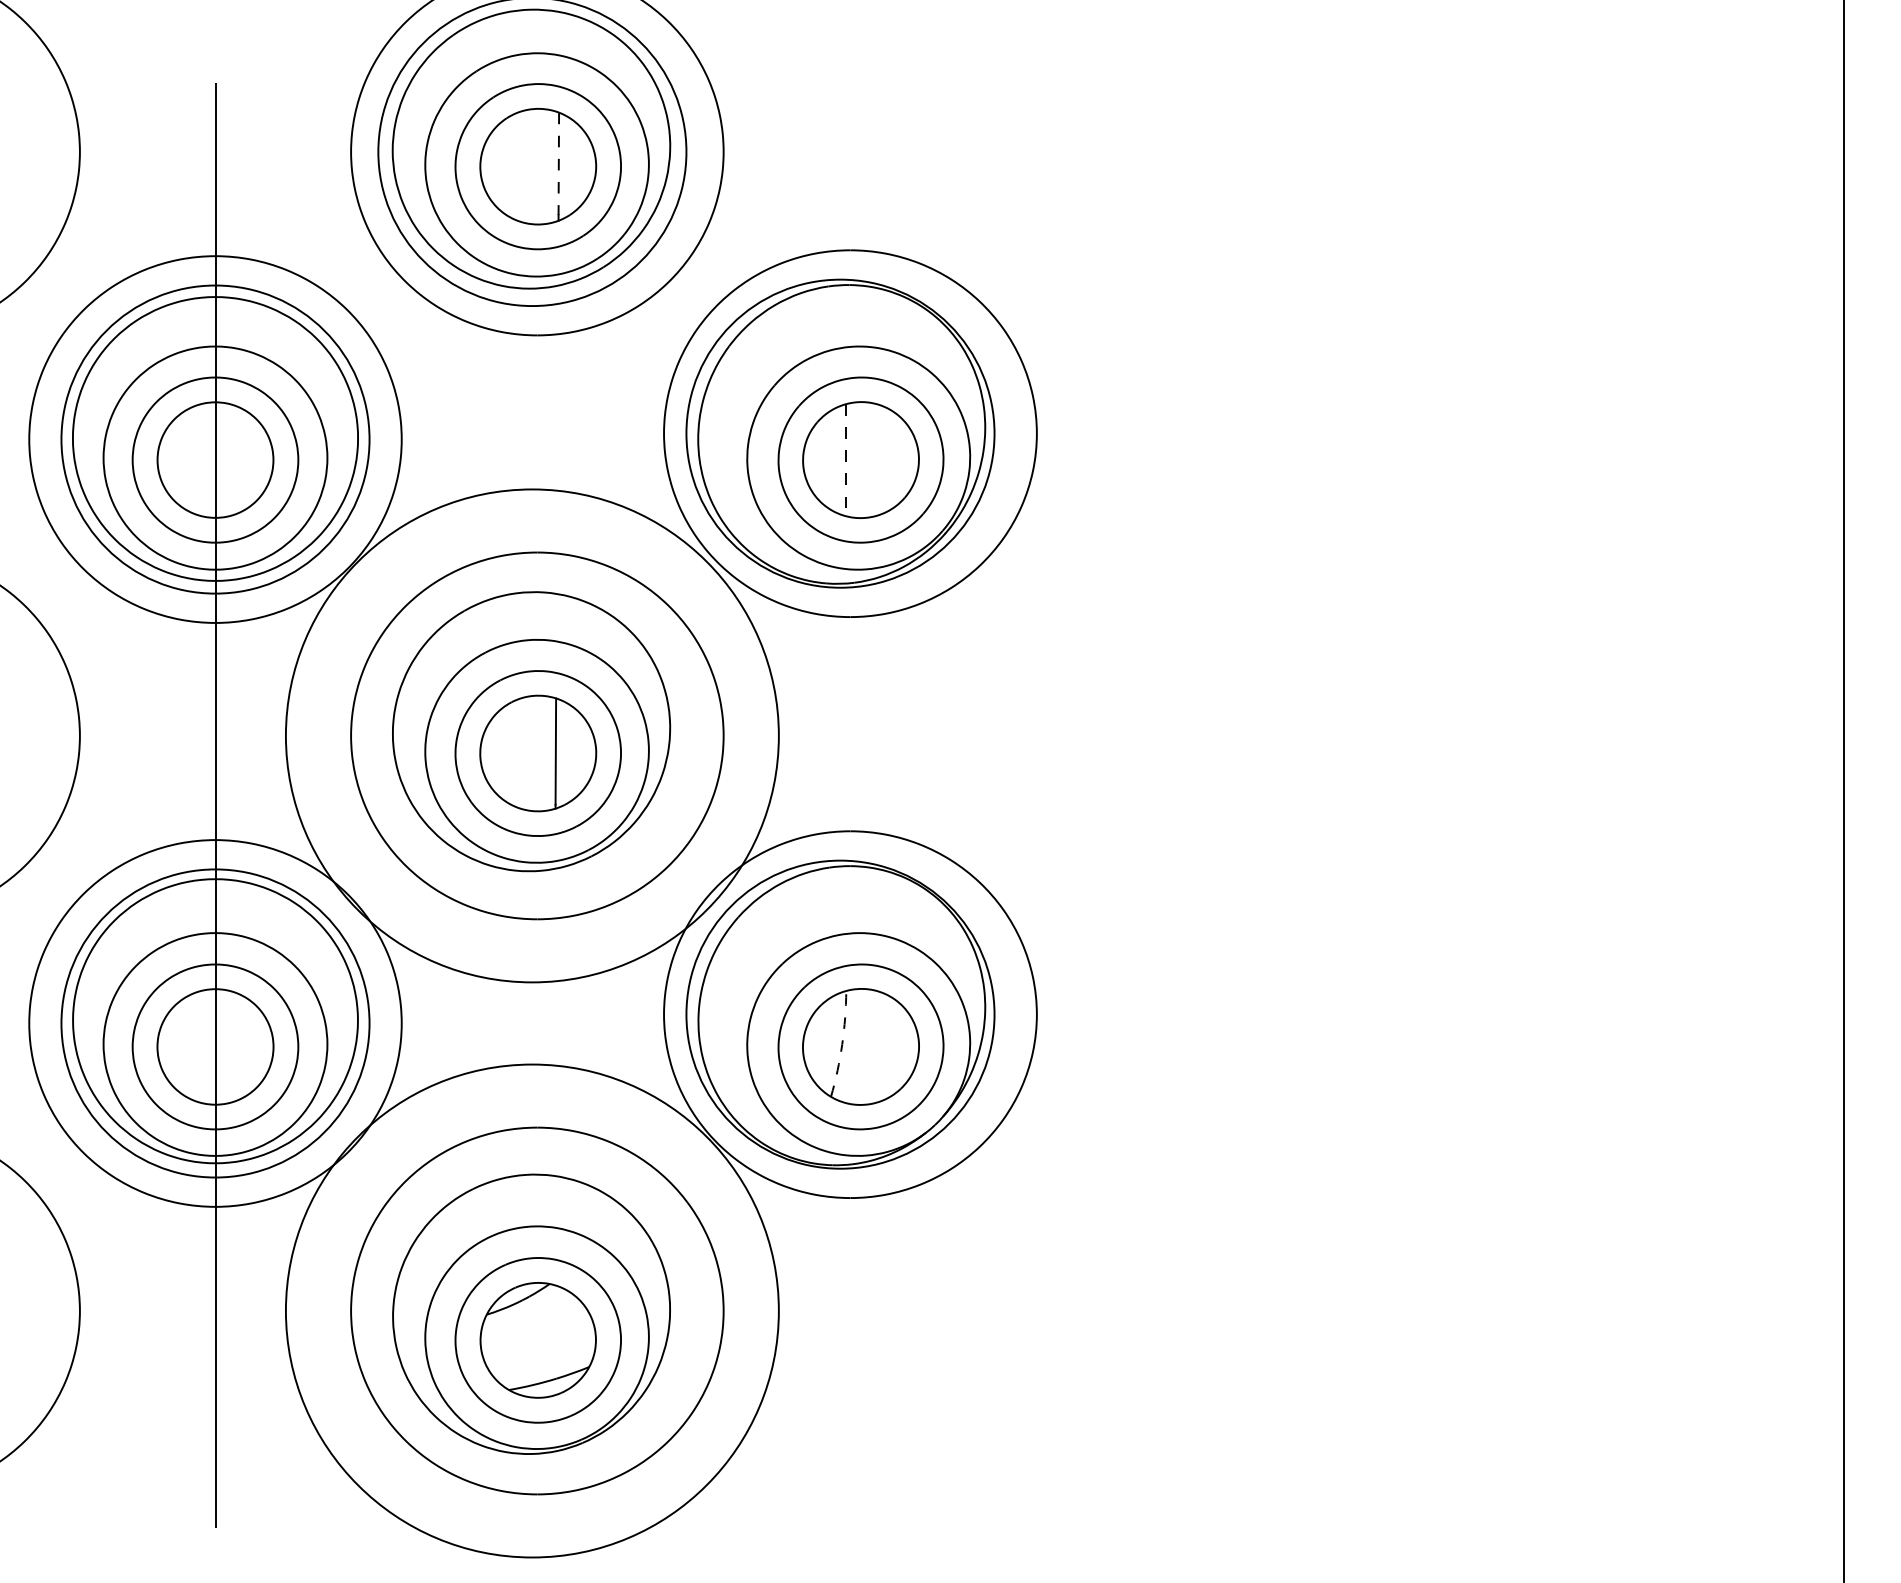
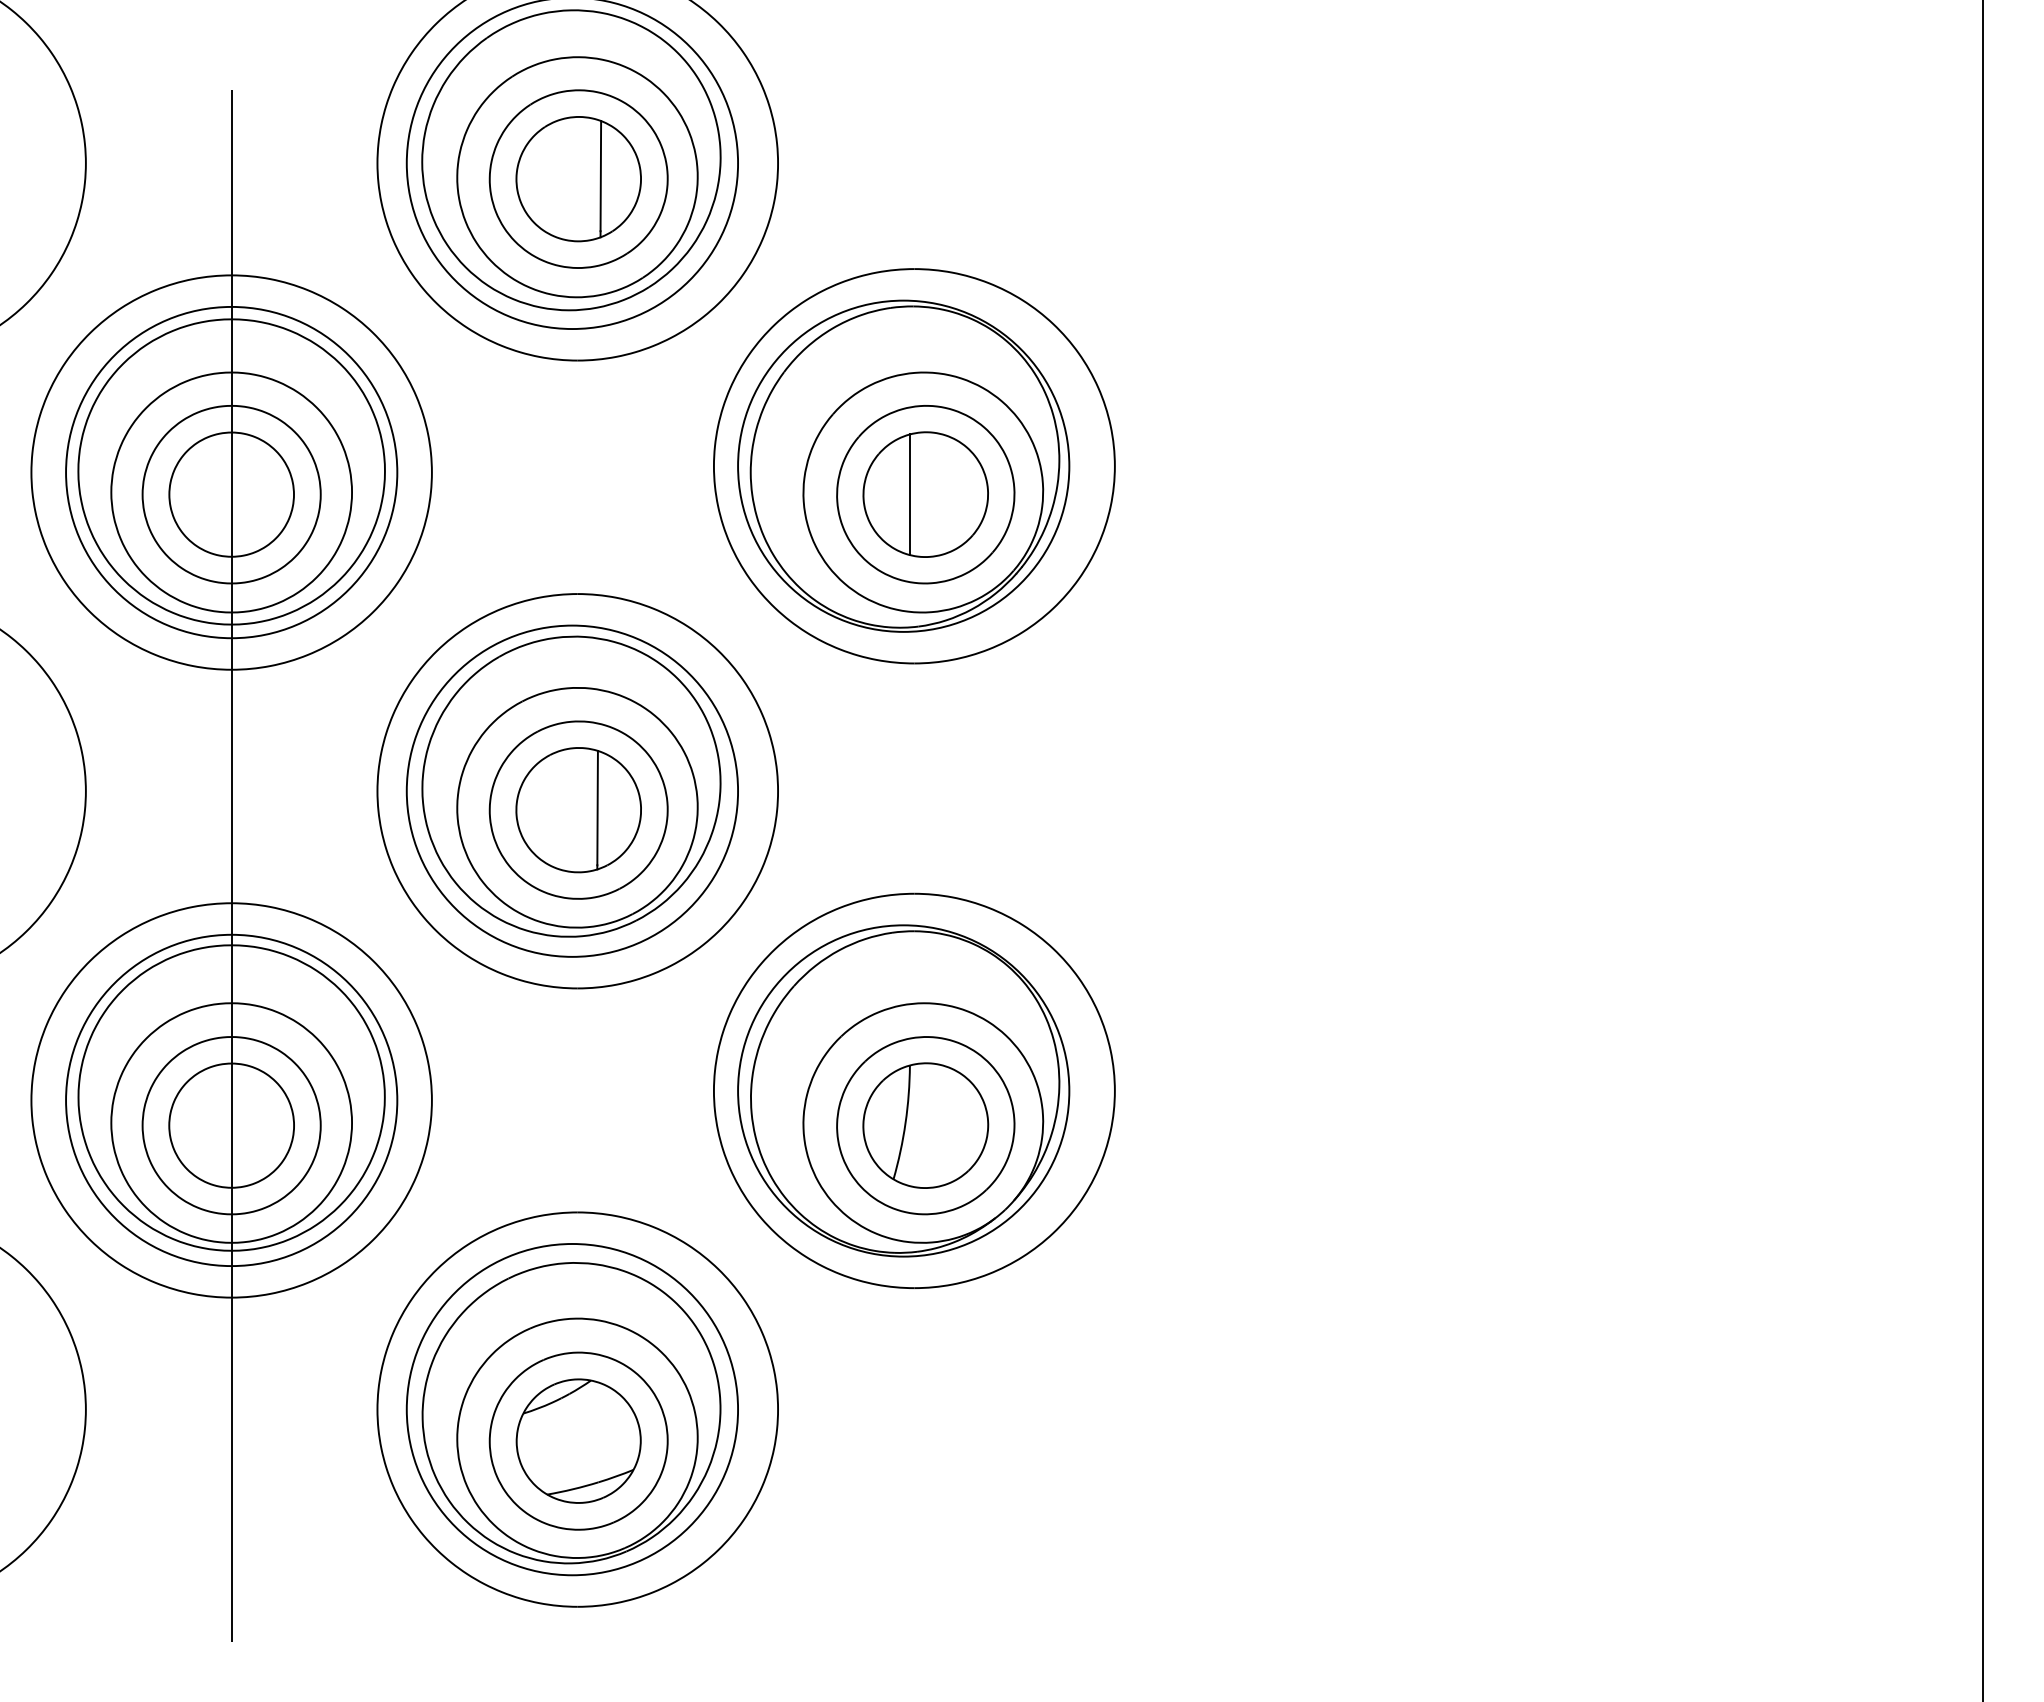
line: (558, 164) -> (600, 176), dashed -> solid
line: (845, 460) -> (909, 495), dashed -> solid
circle: (532, 735) -> (572, 790), size x0.62
arc: (842, 1043) -> (905, 1122), dashed -> solid
circle: (532, 1310) -> (572, 1409), size x0.62

